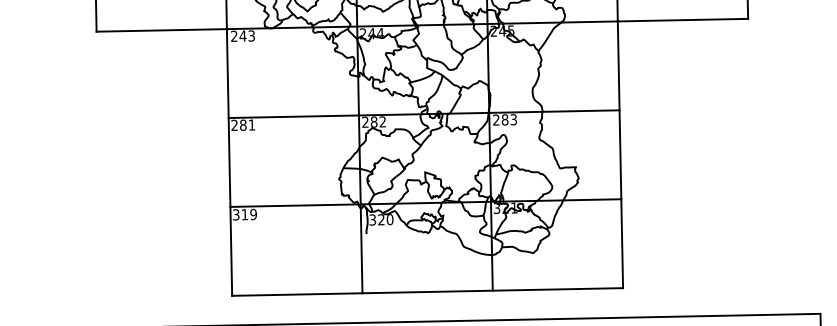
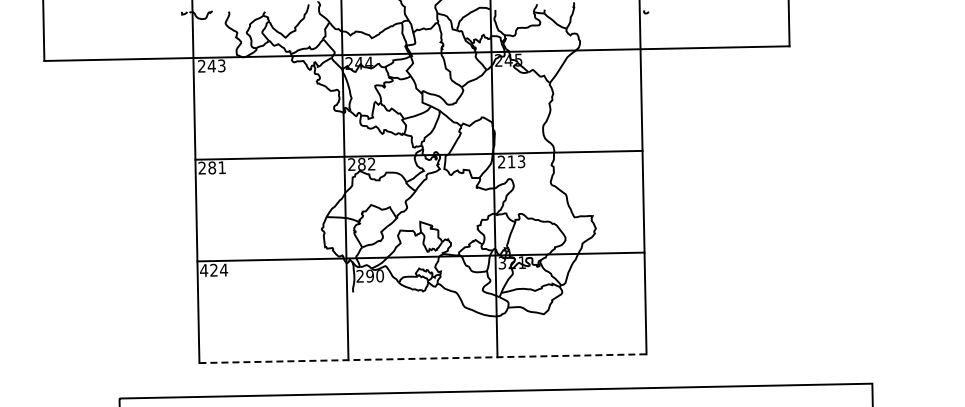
text: (505, 119) -> (511, 161), 283 -> 213
text: (245, 214) -> (214, 269), 319 -> 424
text: (376, 219) -> (364, 275), 320 -> 290
line: (427, 291) -> (422, 358), solid -> dashed

